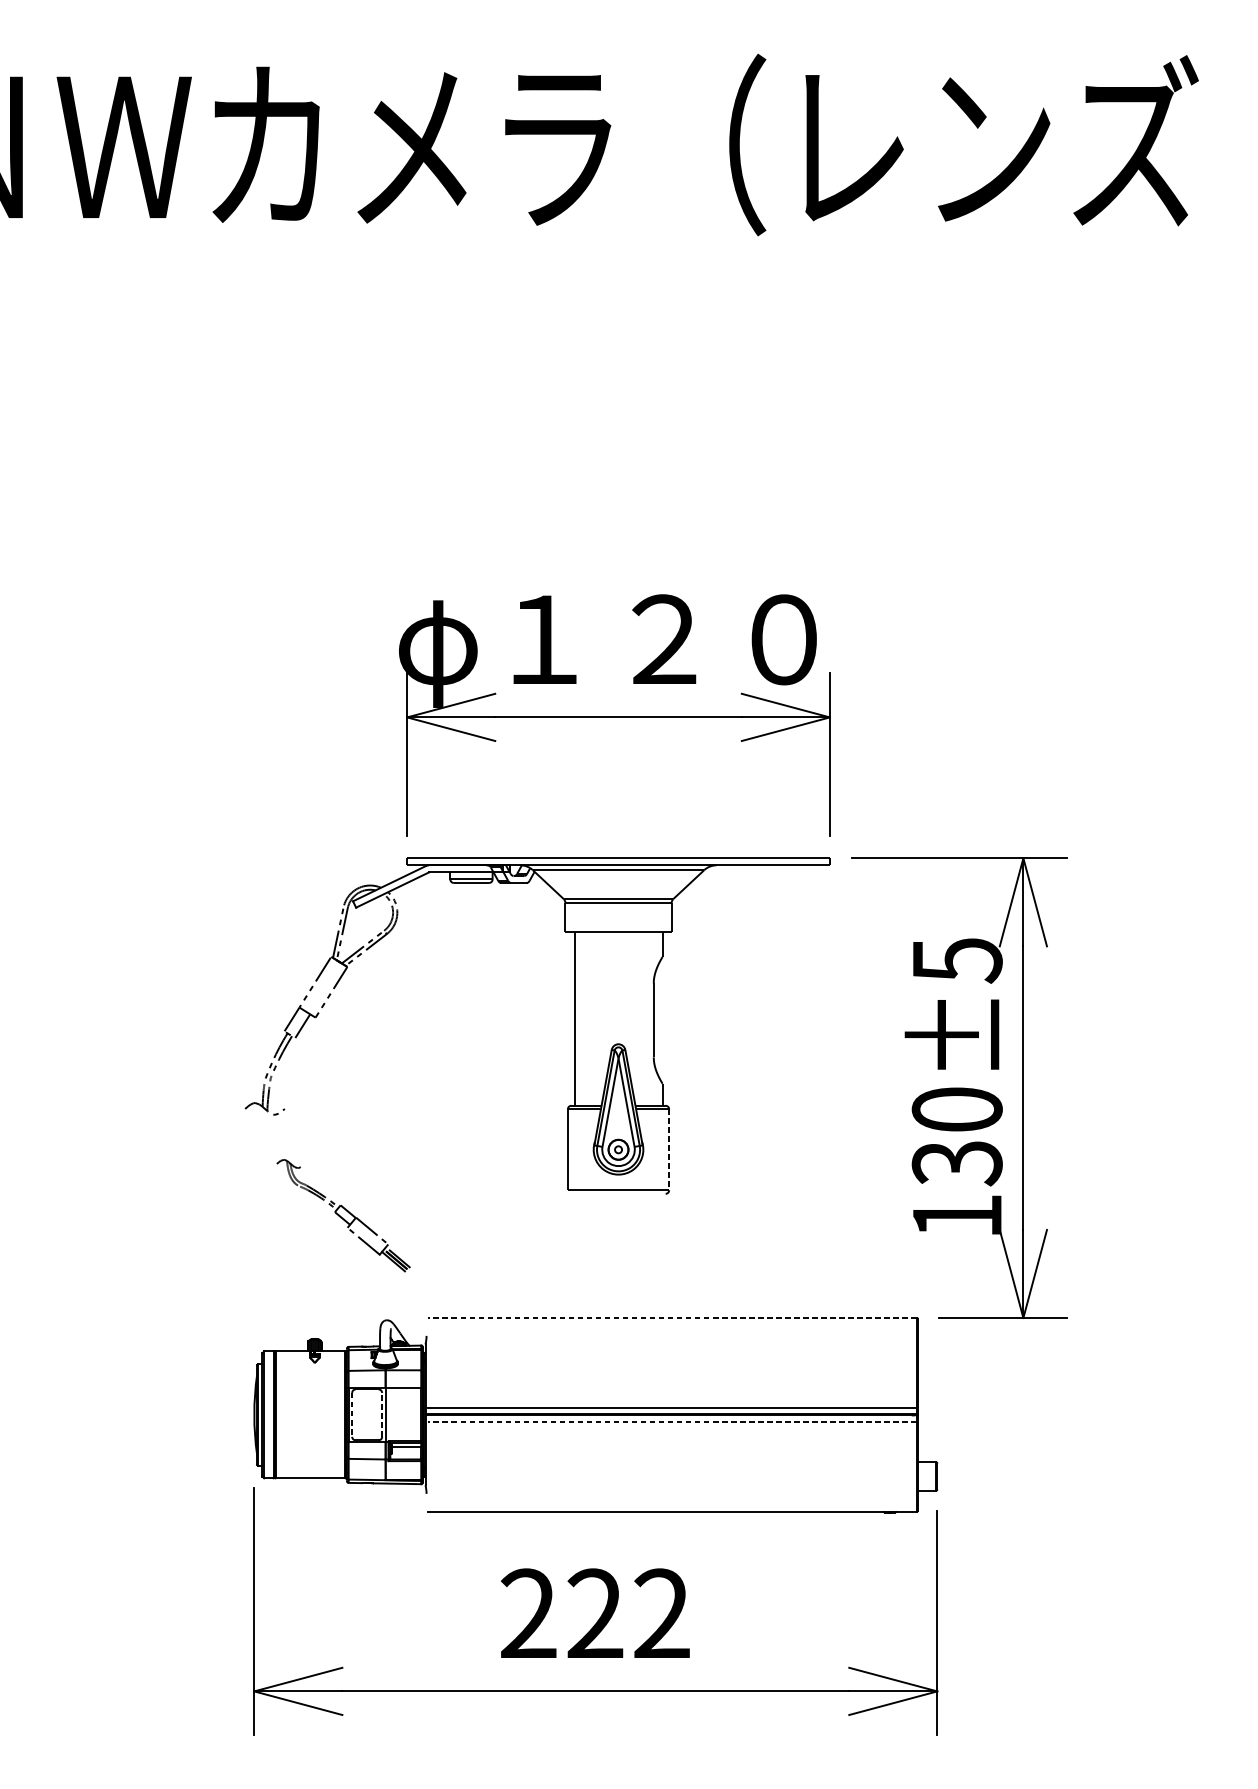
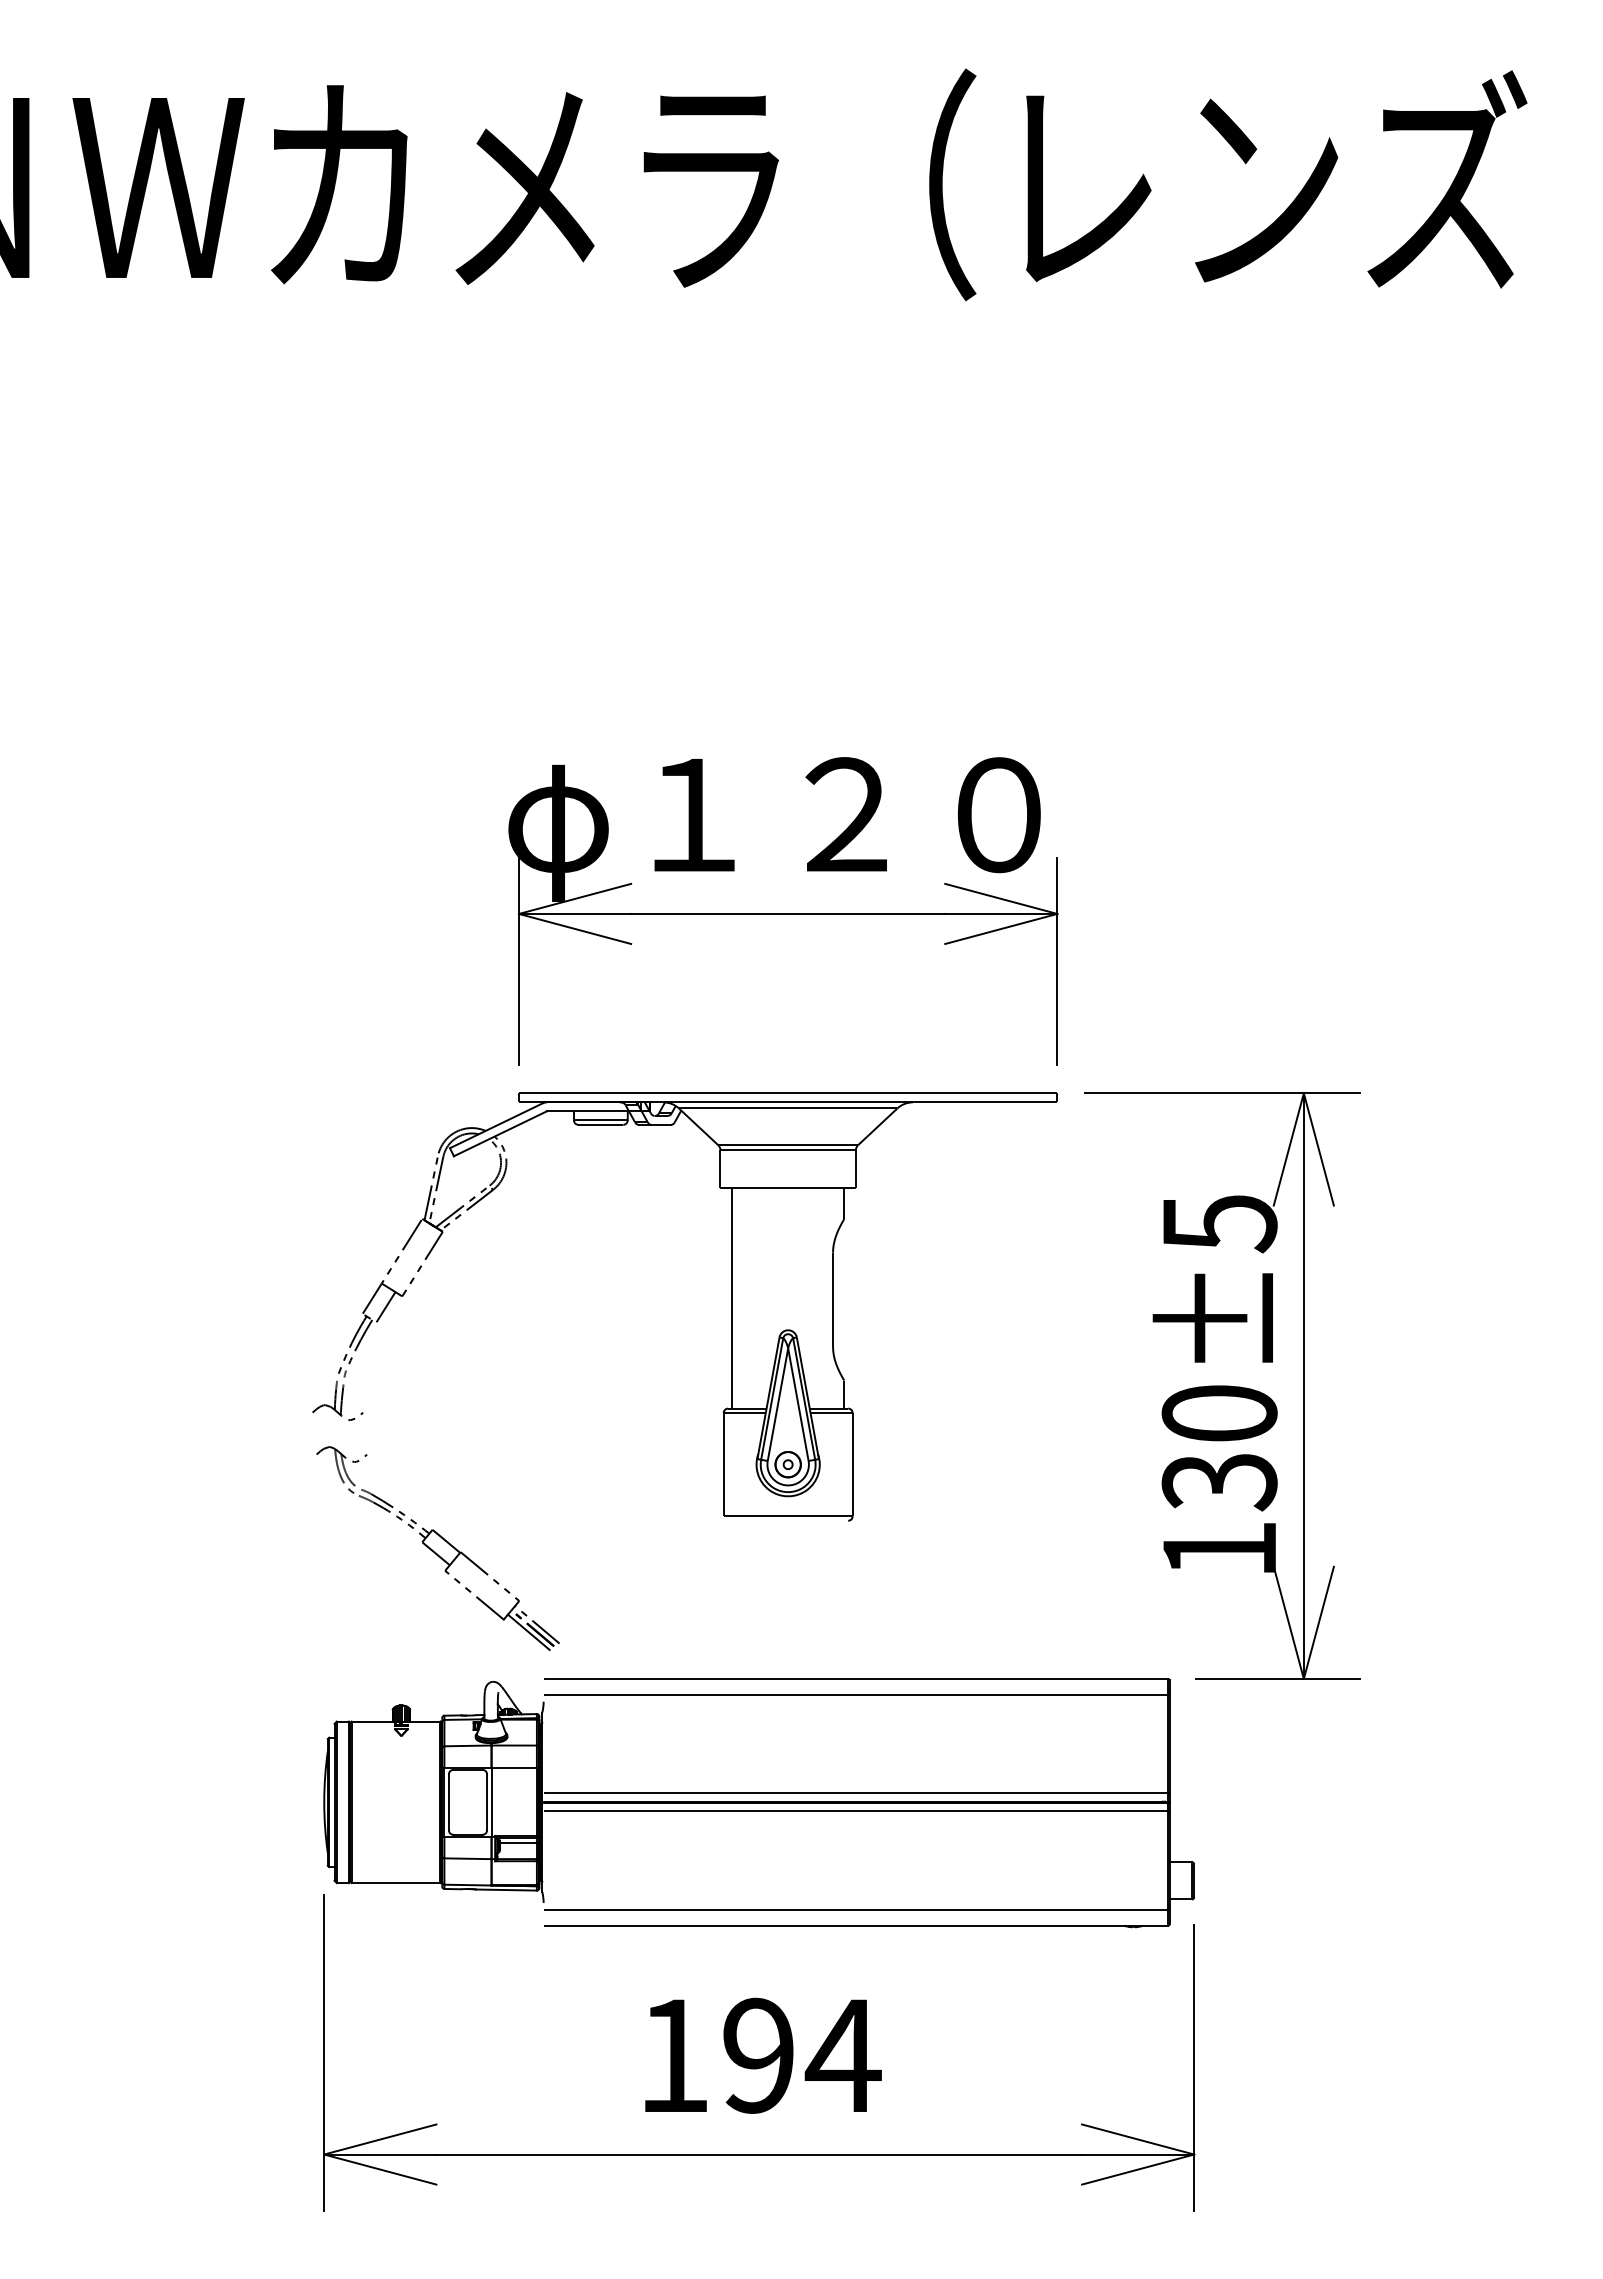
line: (669, 1149) -> (852, 1464), dashed -> solid
part: (343, 1215) -> (437, 1548), size x1.43
line: (672, 1317) -> (856, 1678), dashed -> solid
line: (672, 1330) -> (856, 1694), added
line: (351, 1415) -> (448, 1802), dashed -> solid
line: (382, 1415) -> (487, 1802), dashed -> solid
line: (672, 1422) -> (856, 1811), dashed -> solid
line: (672, 1499) -> (856, 1910), added
text: (596, 1613) -> (759, 2055), 222 -> 194

